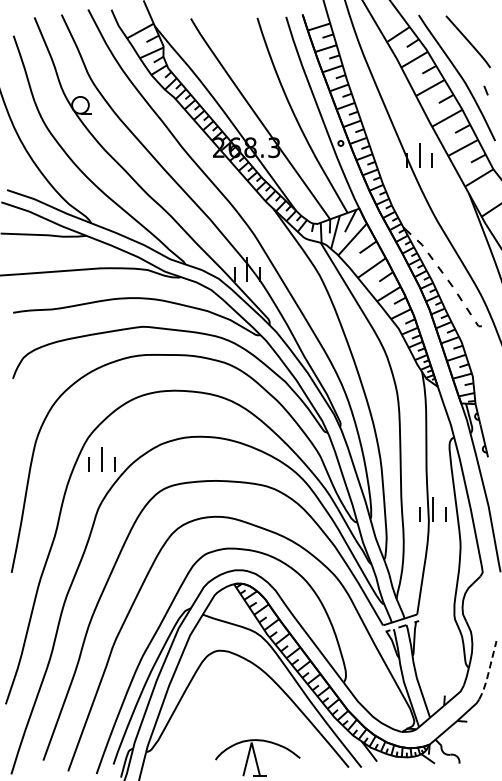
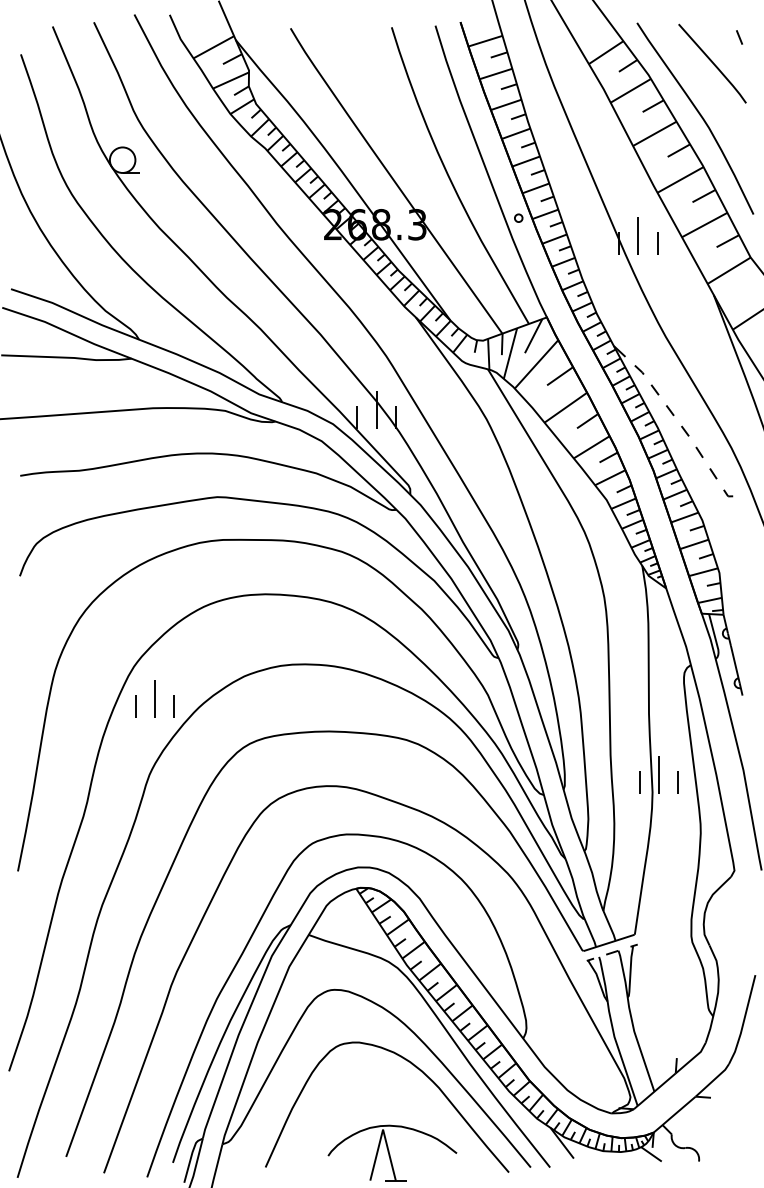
line: (485, 90) -> (738, 37), moved
line: (488, 671) -> (743, 1021), dashed -> solid
curve: (275, 704) -> (419, 1071), added

